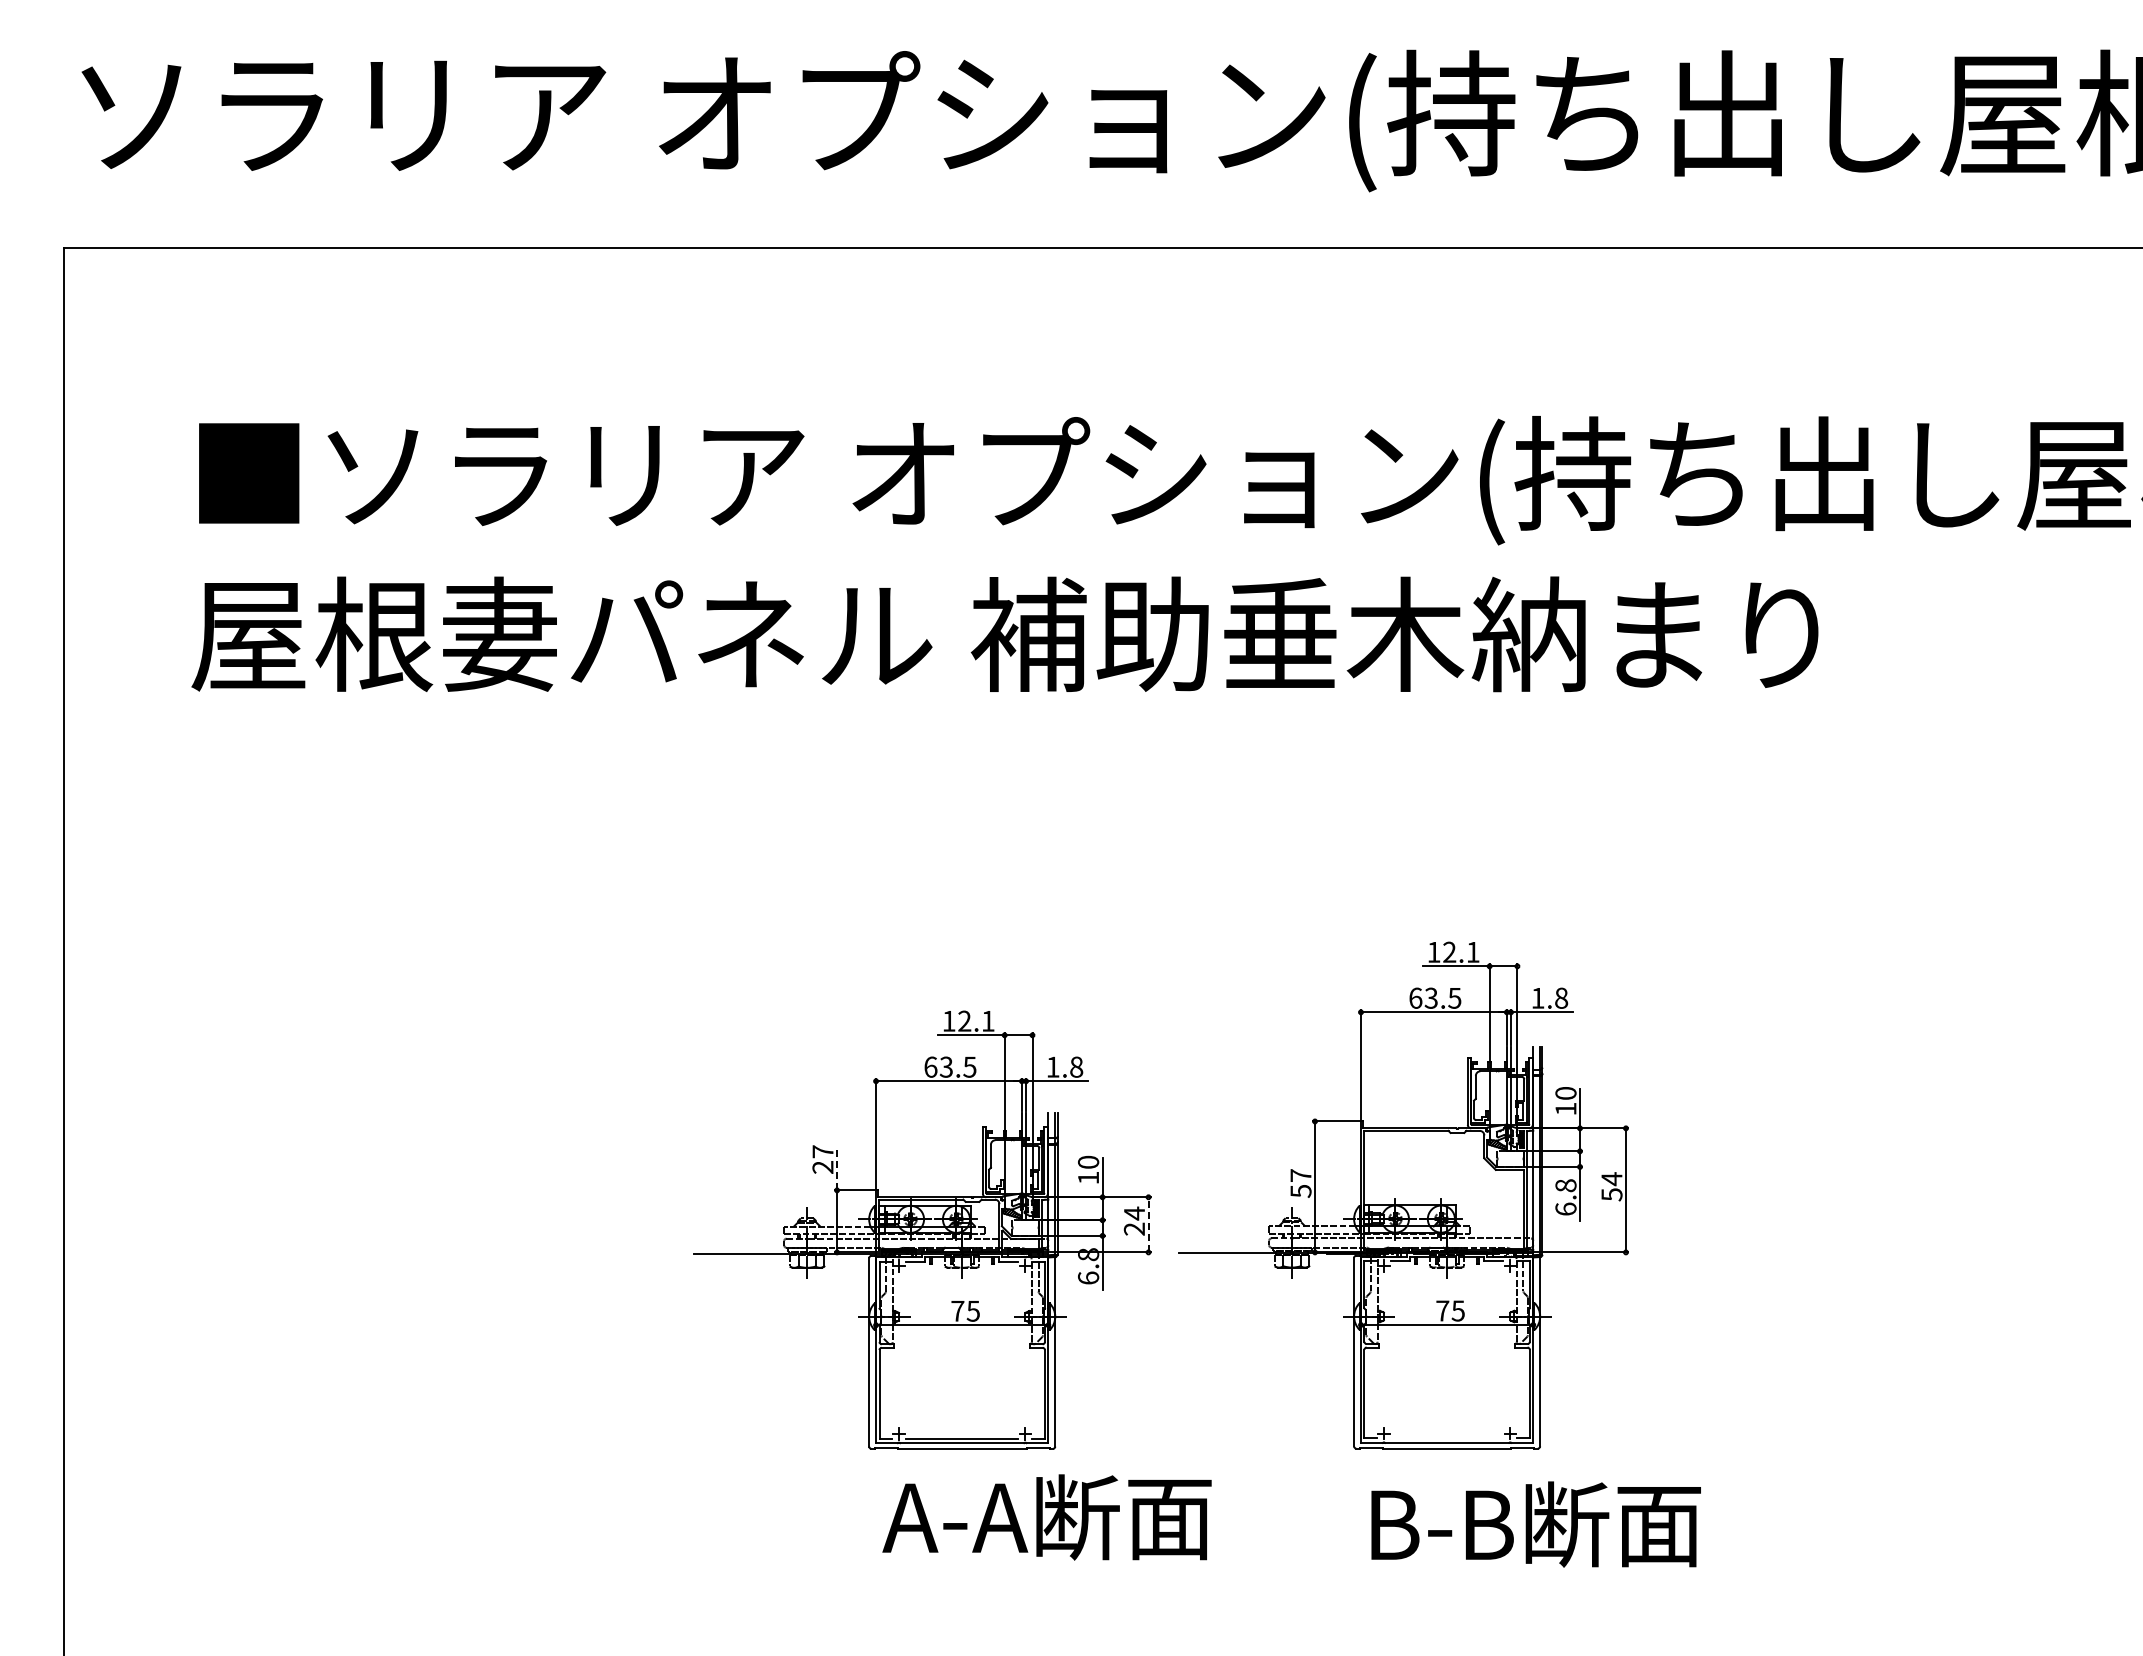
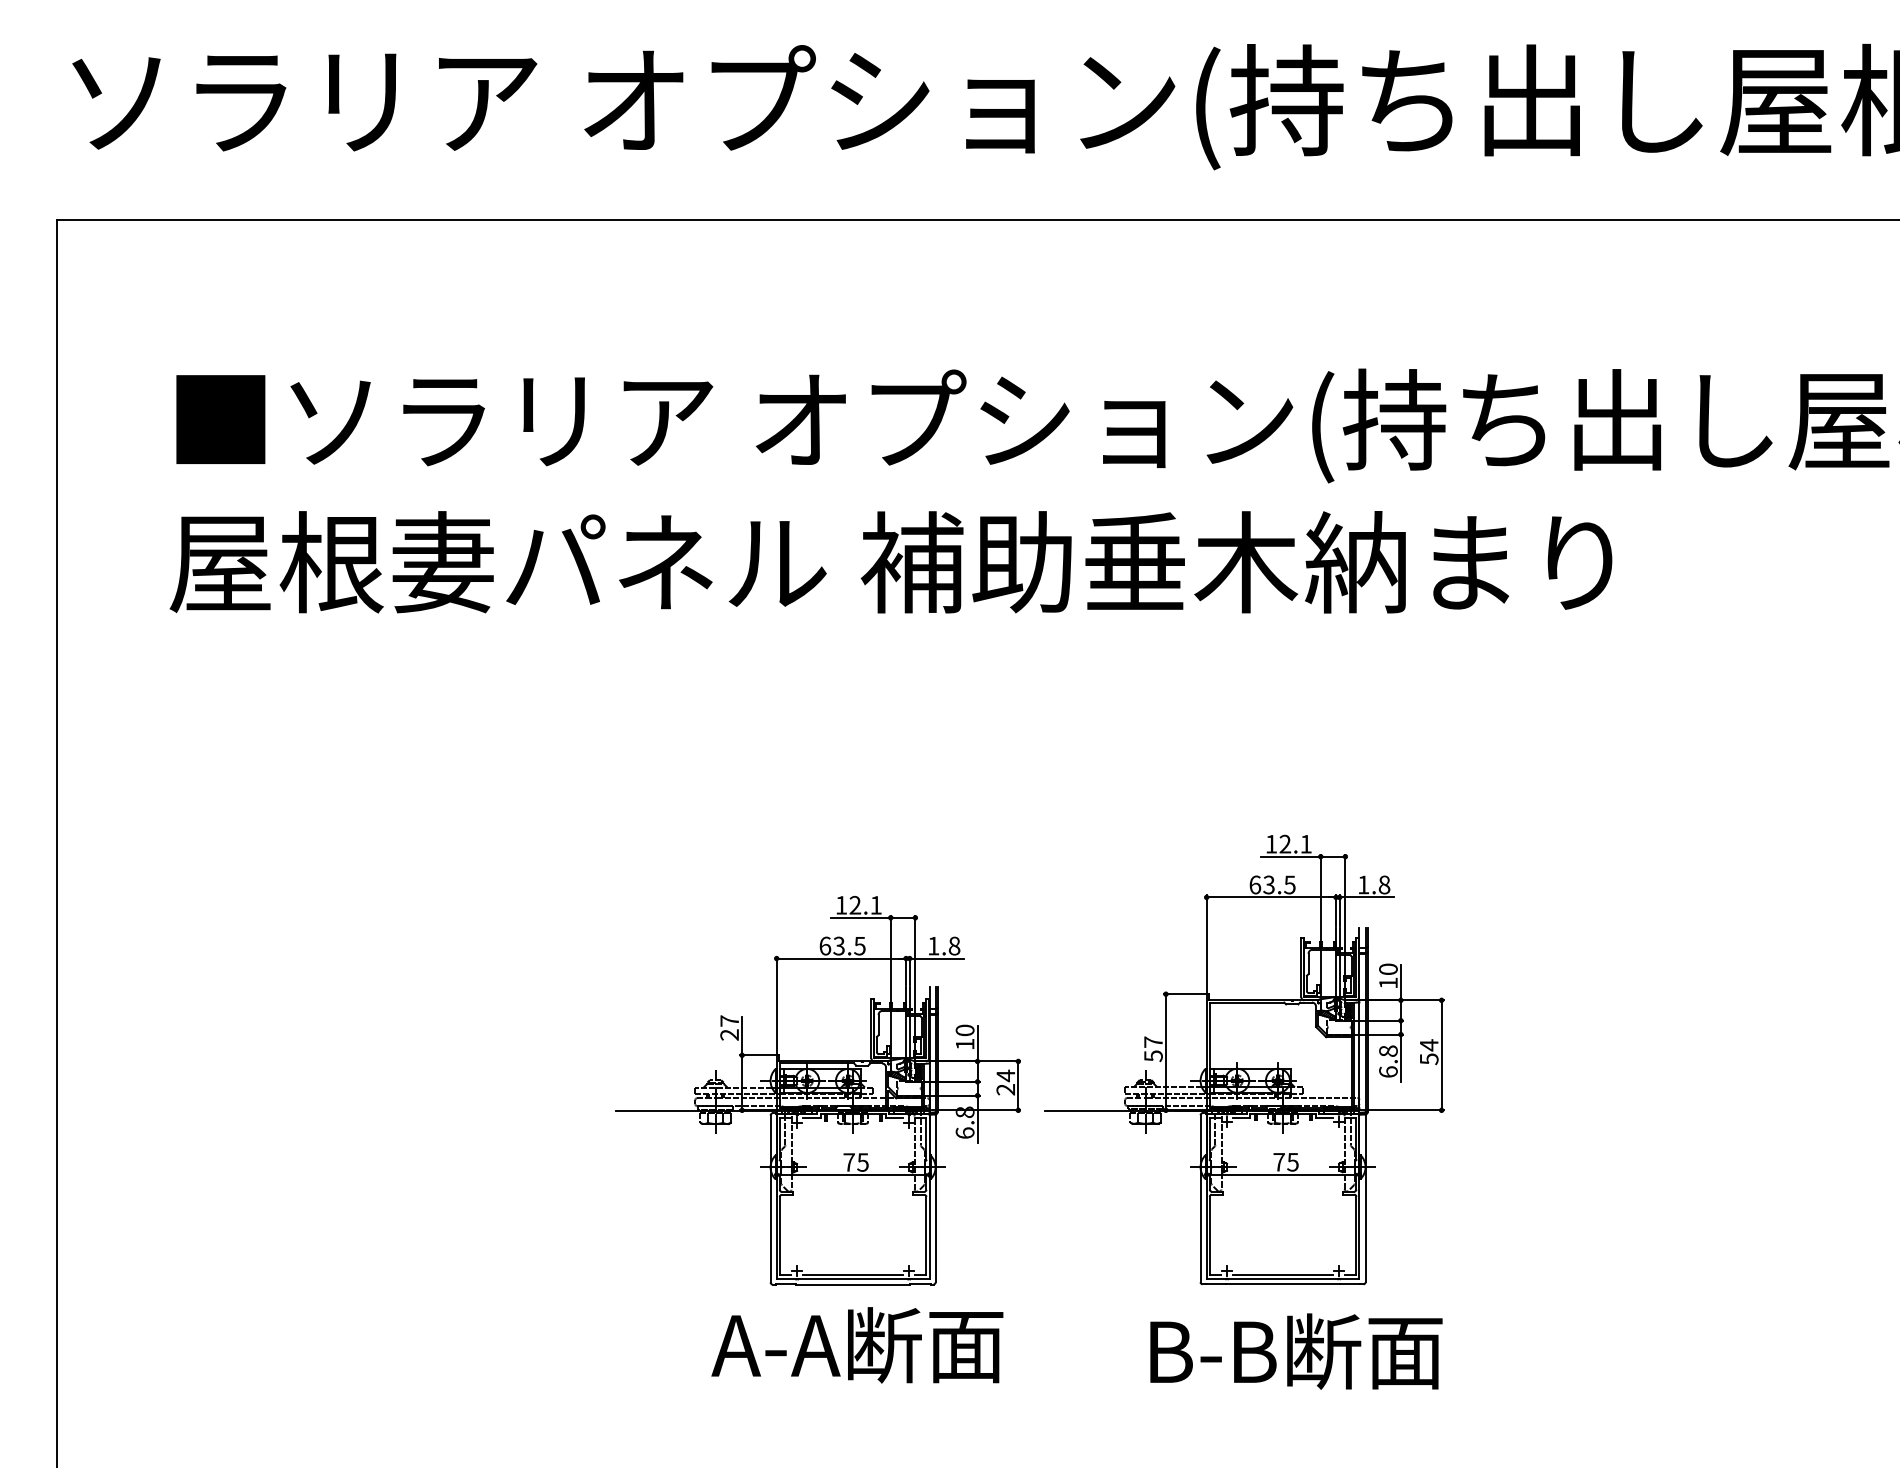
line: (837, 1168) -> (742, 1035), dashed -> solid
line: (1148, 1224) -> (1018, 1085), dashed -> solid
line: (1446, 1438) -> (1282, 1275), added
text: (1046, 1517) -> (856, 1345), moved
text: (1535, 1524) -> (1295, 1351), moved

